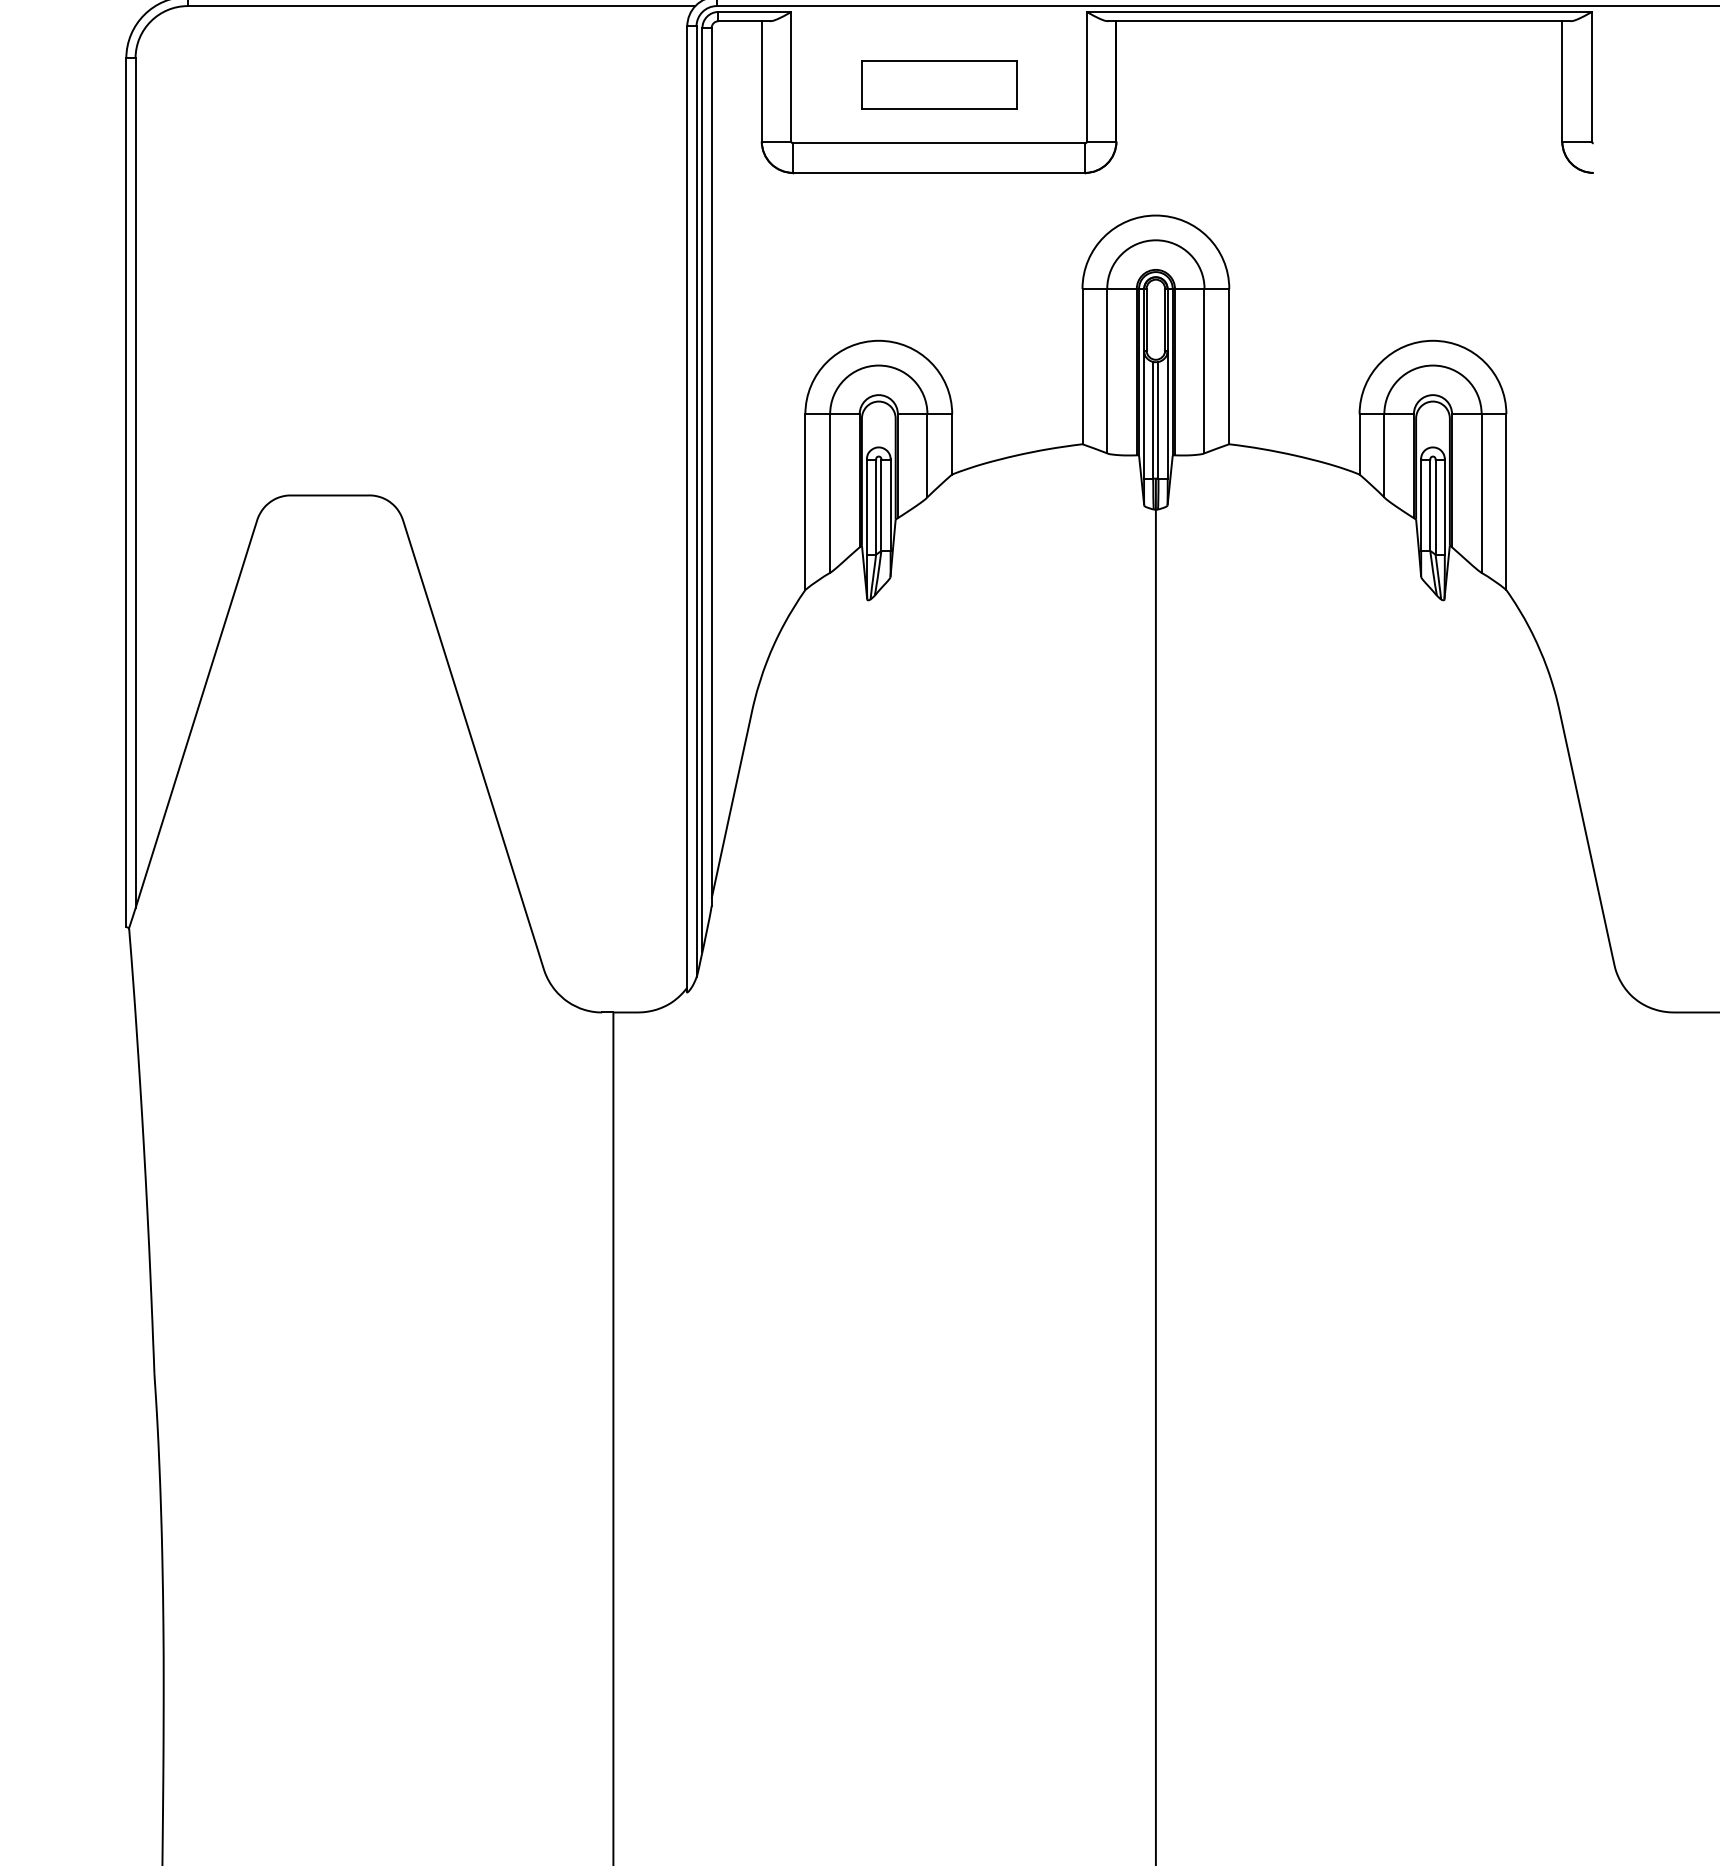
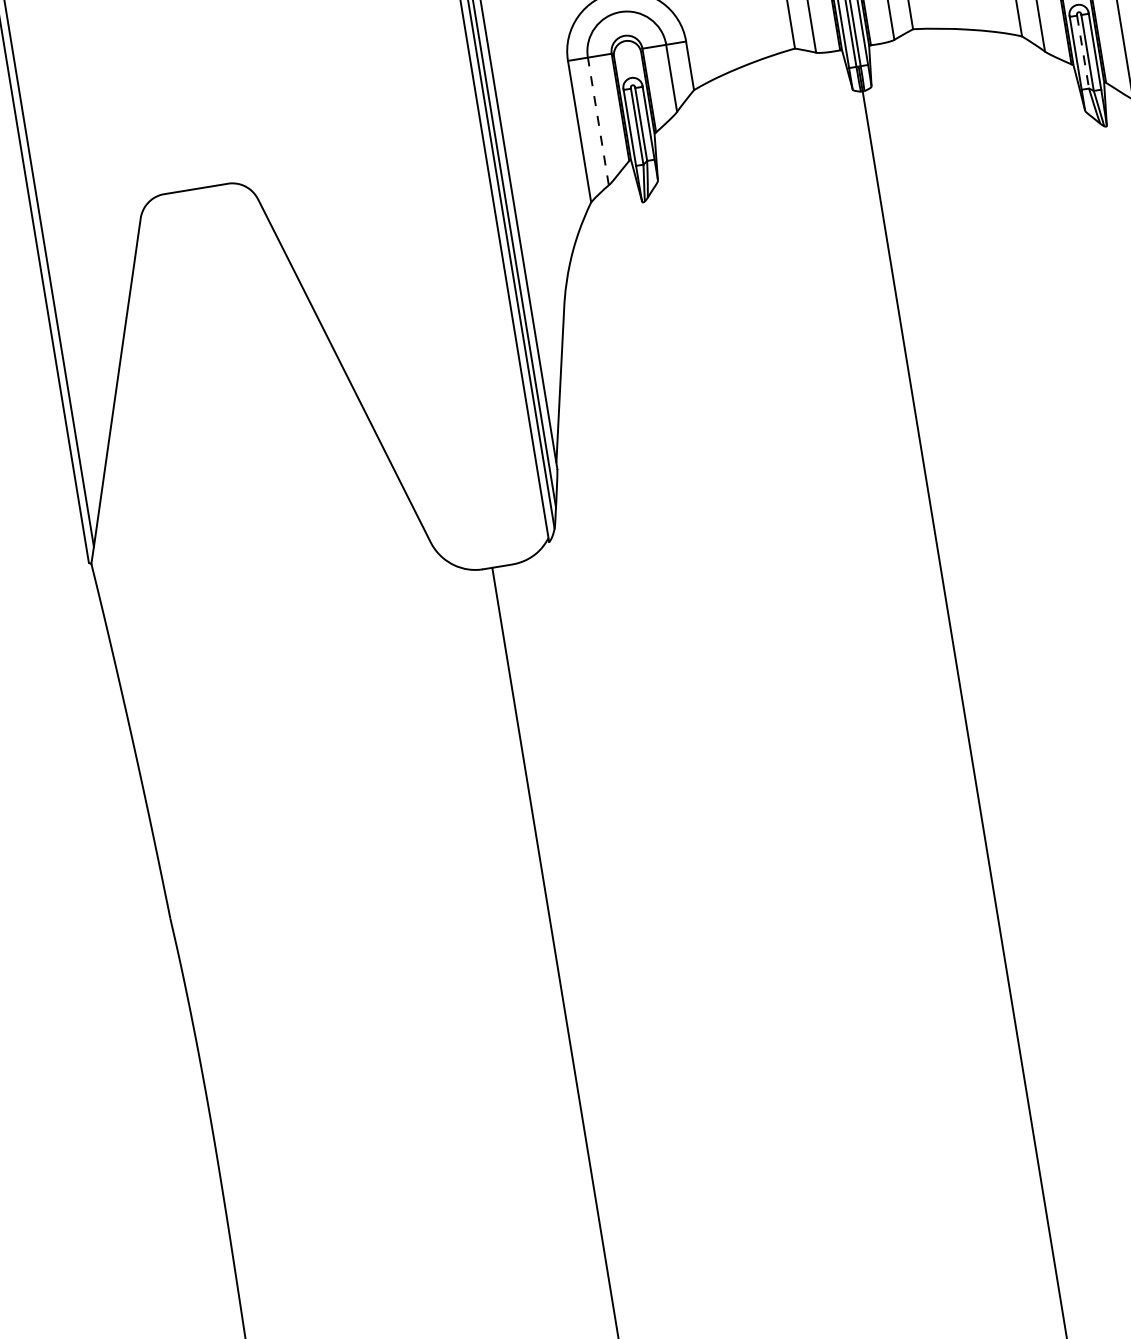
line: (830, 493) -> (598, 121), solid -> dashed
line: (1430, 506) -> (1083, 52), solid -> dashed

